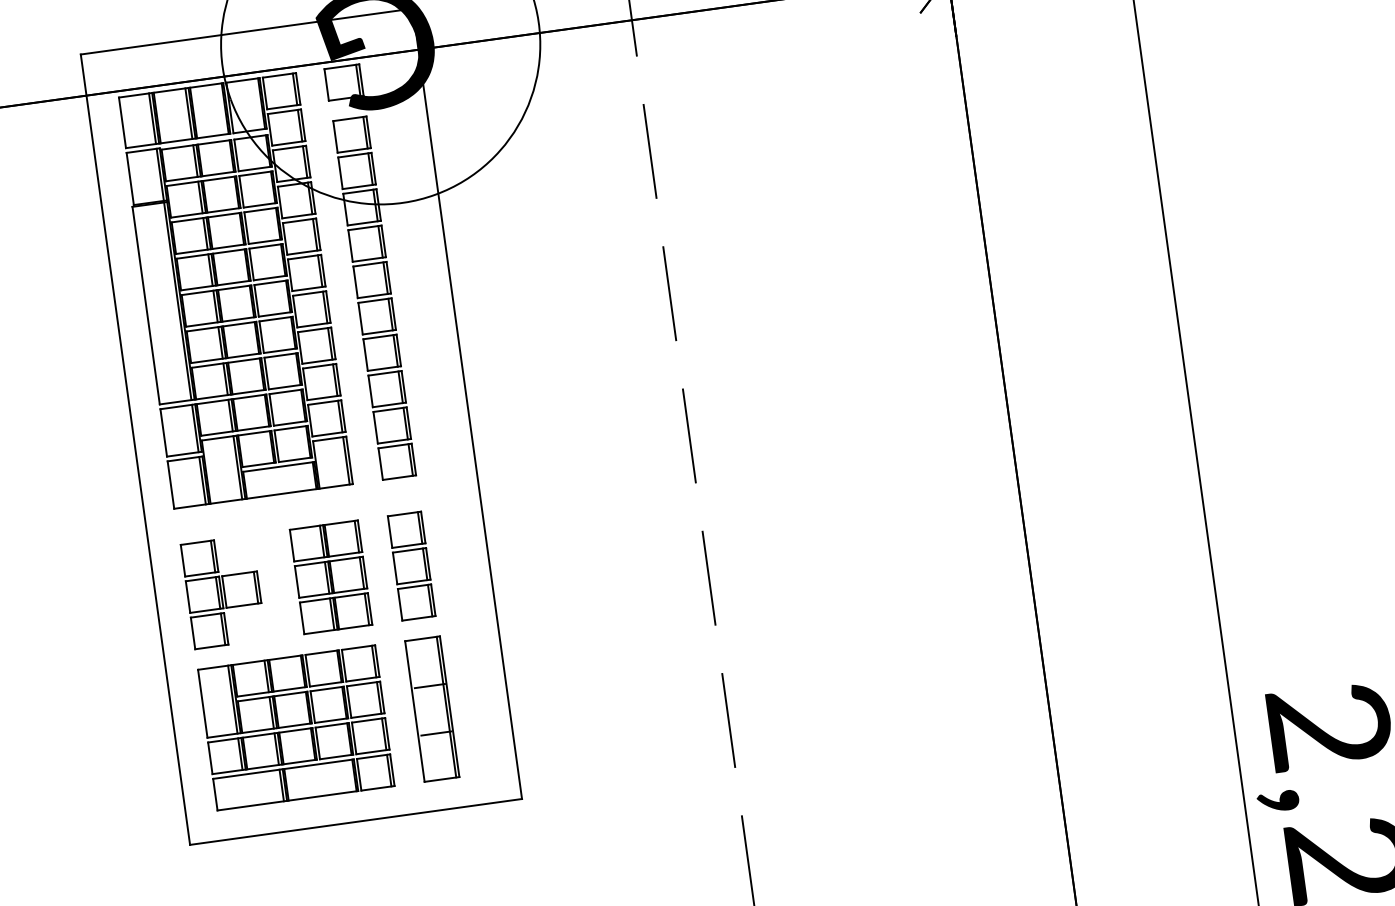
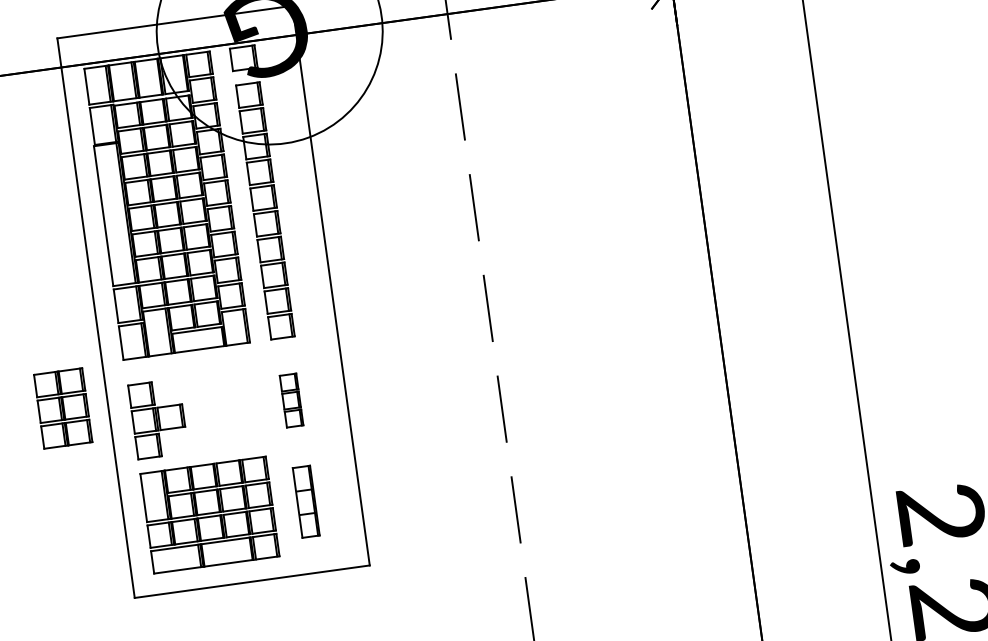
part: (411, 565) -> (291, 400), size x0.7
part: (330, 577) -> (62, 408), moved
part: (432, 708) -> (306, 501), size x0.7

